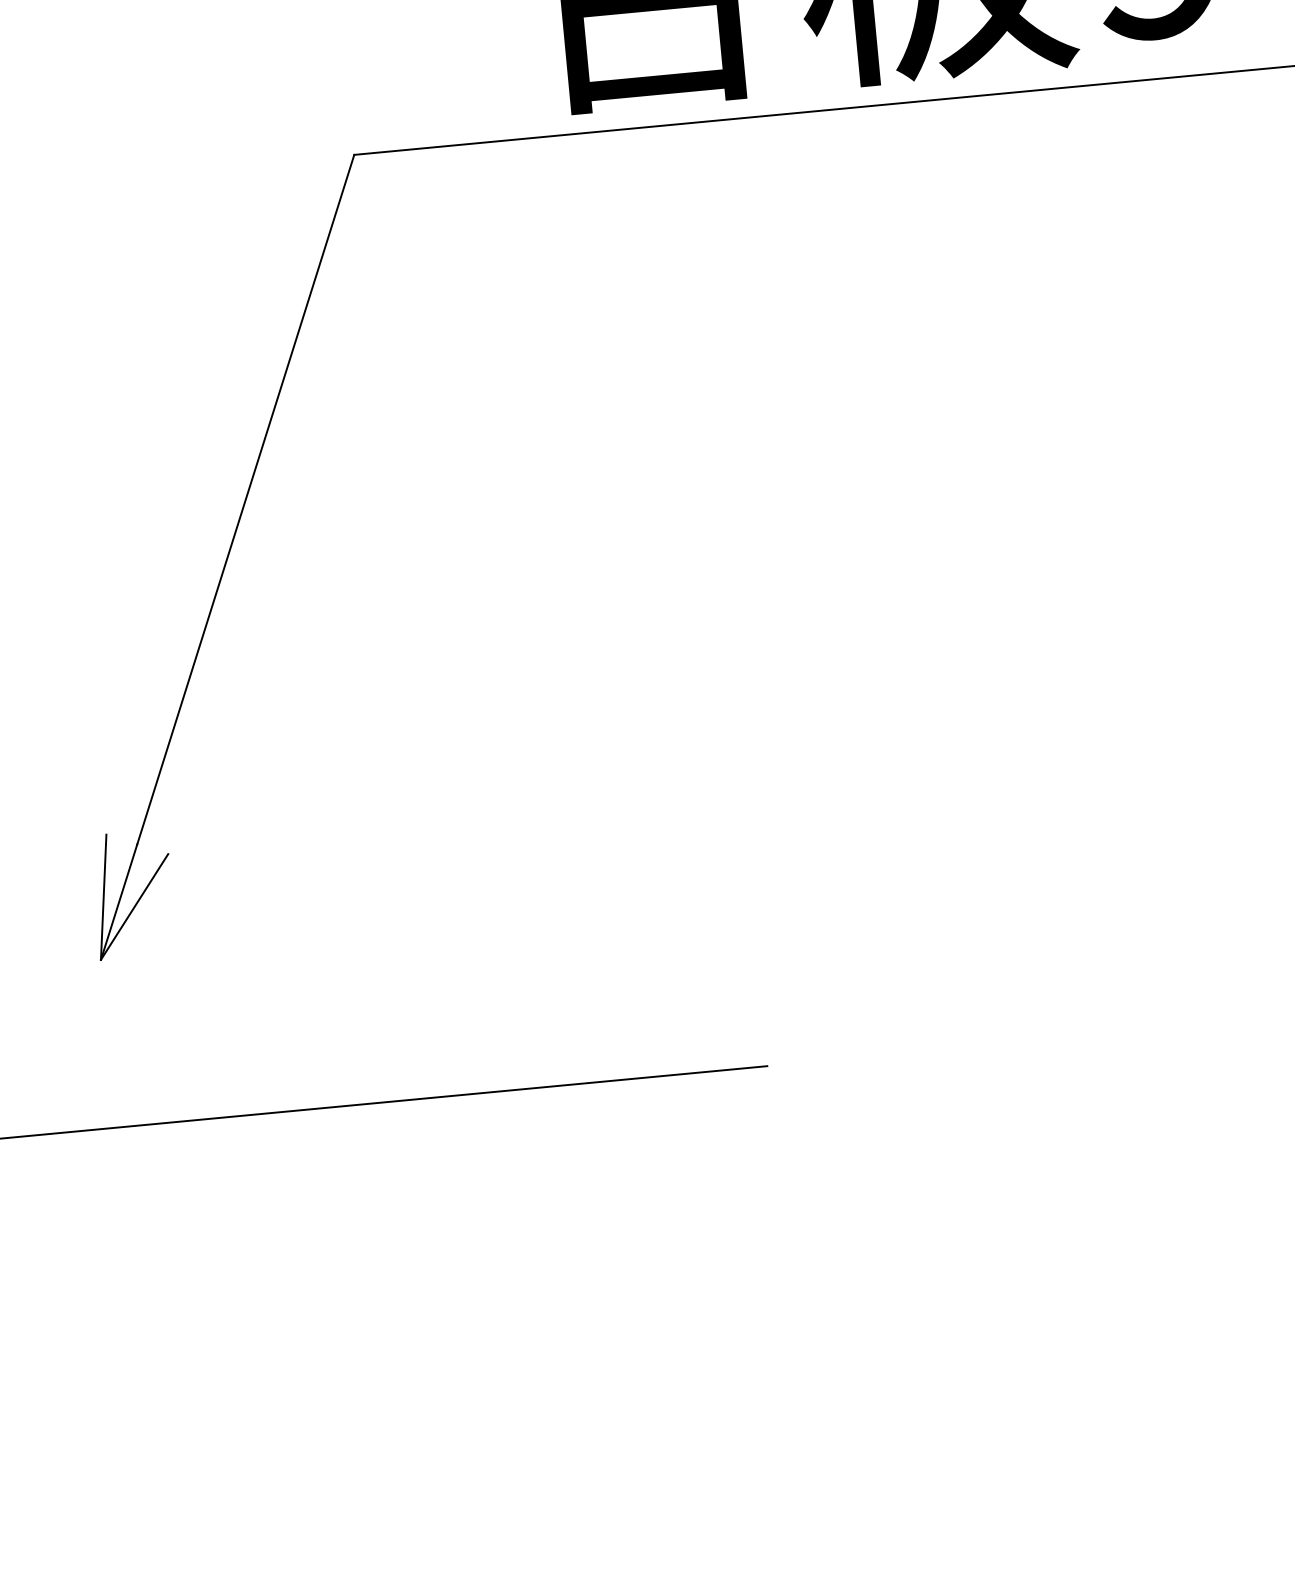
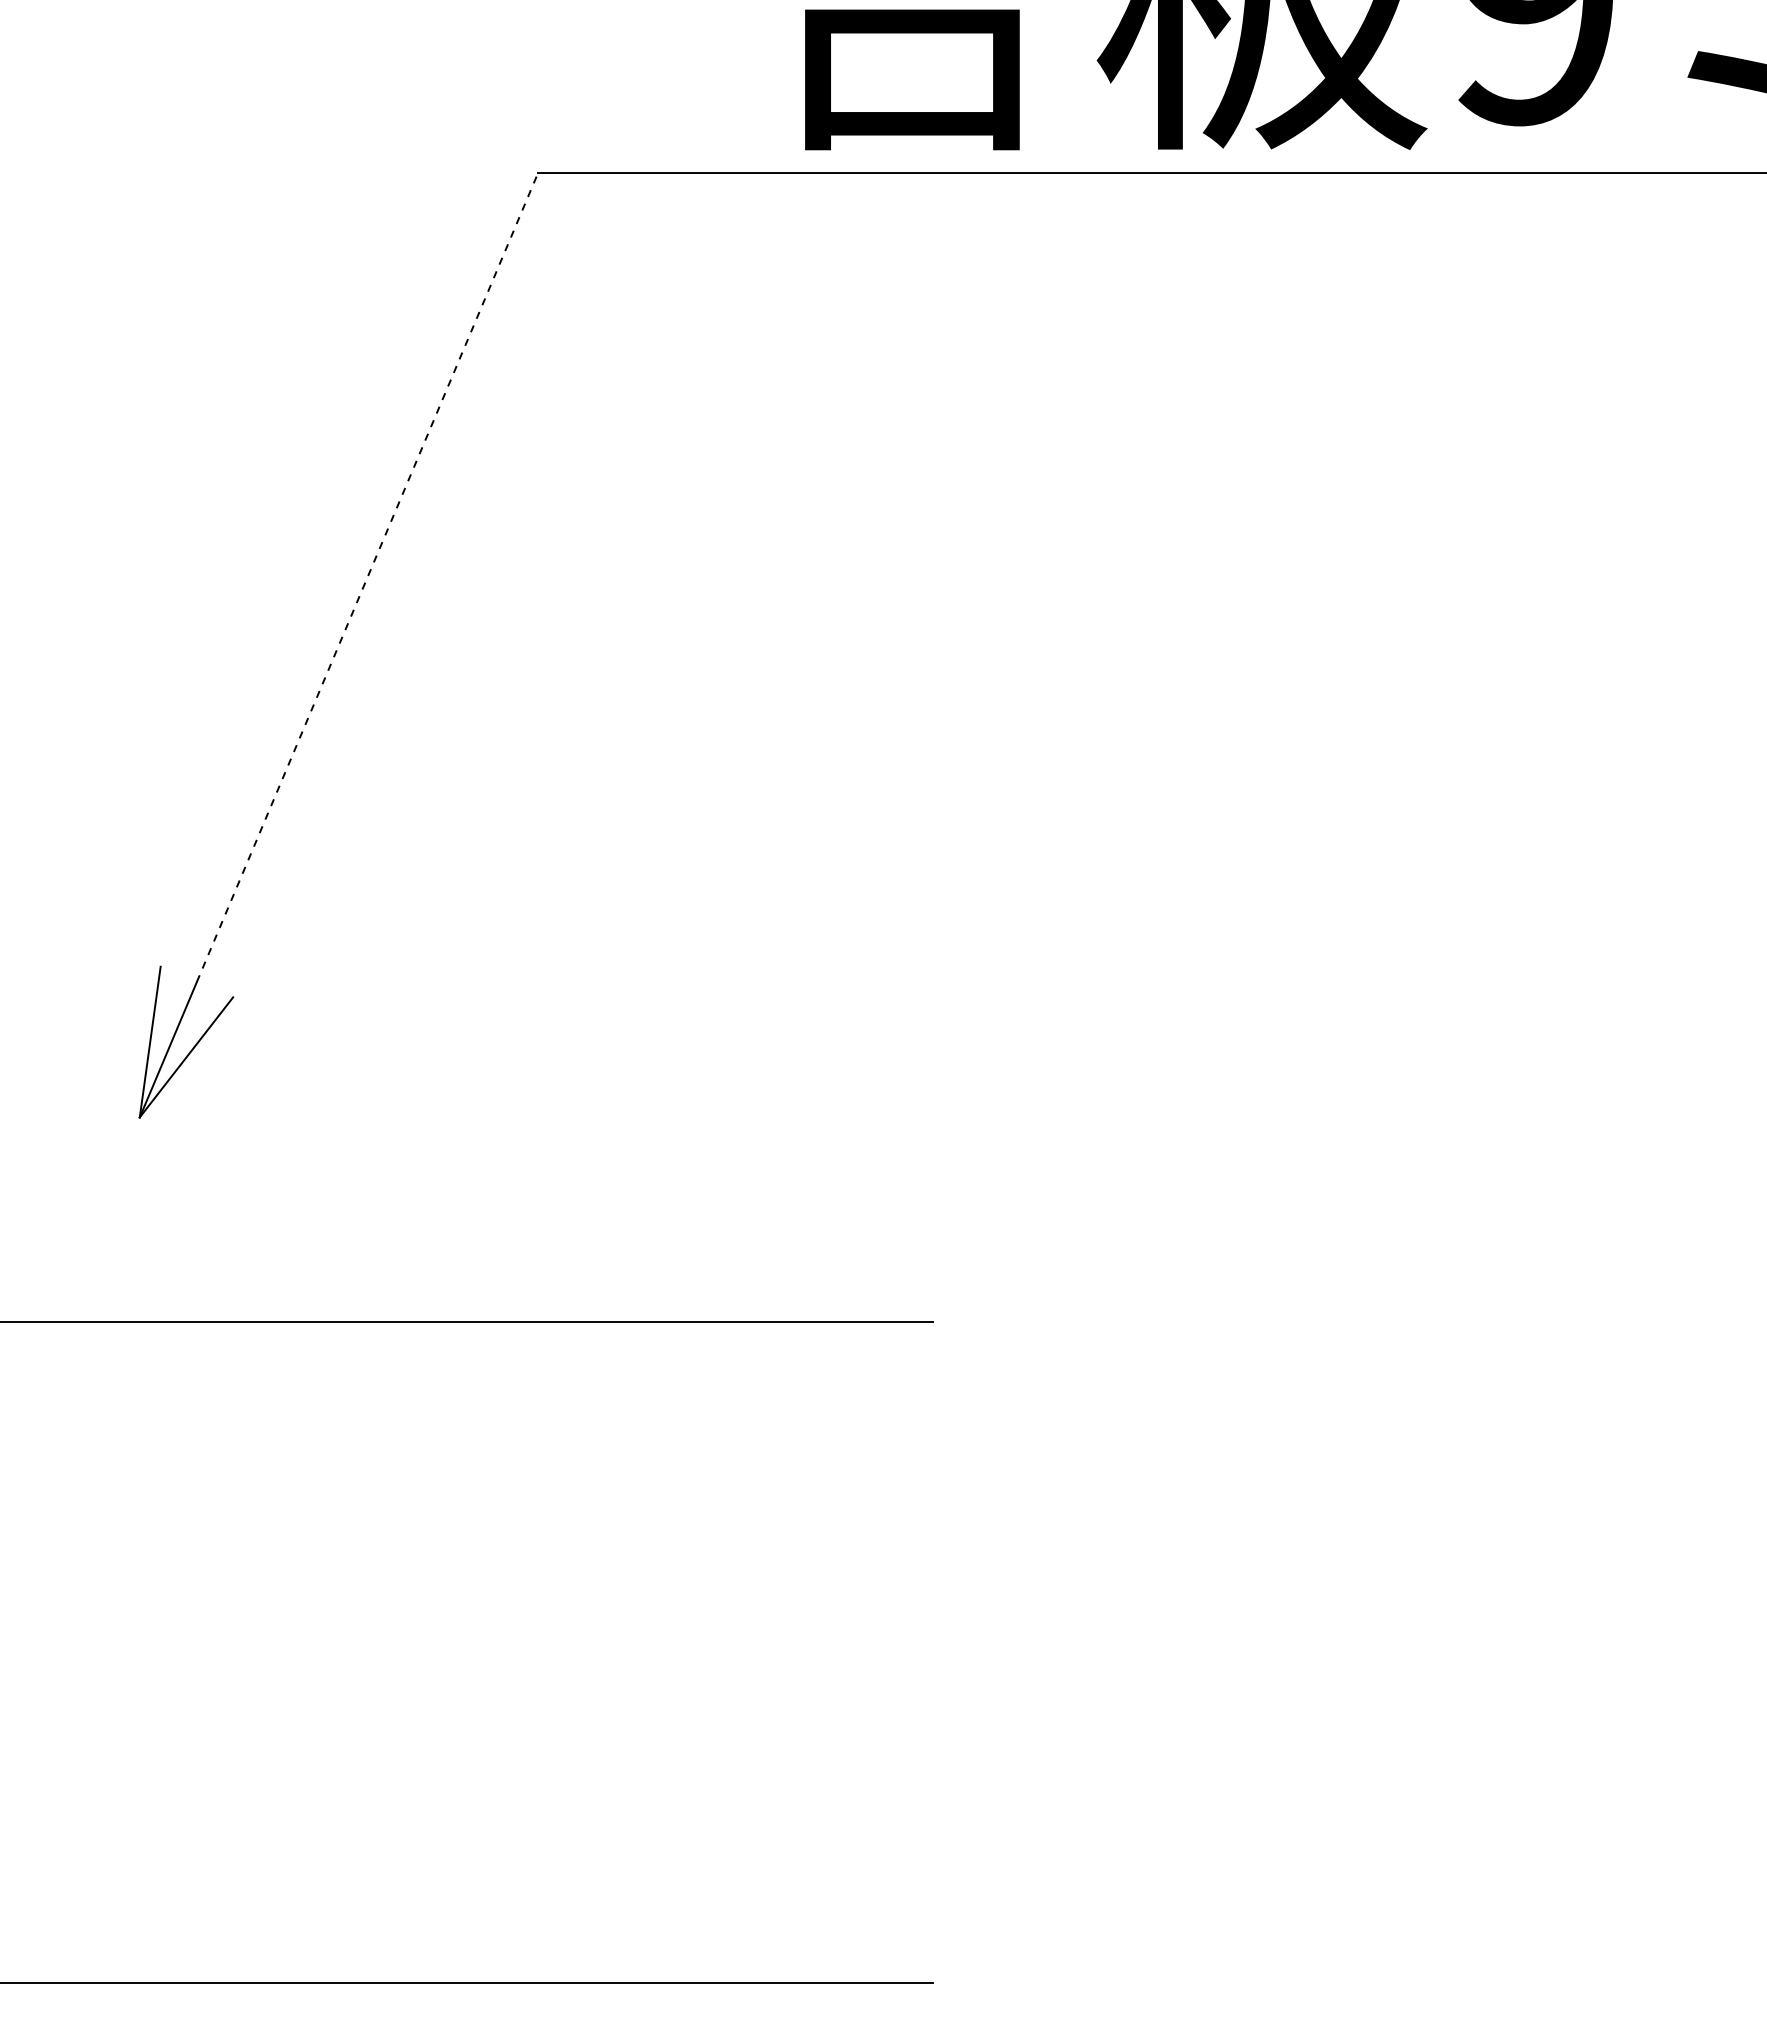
line: (245, 499) -> (367, 577), solid -> dashed

